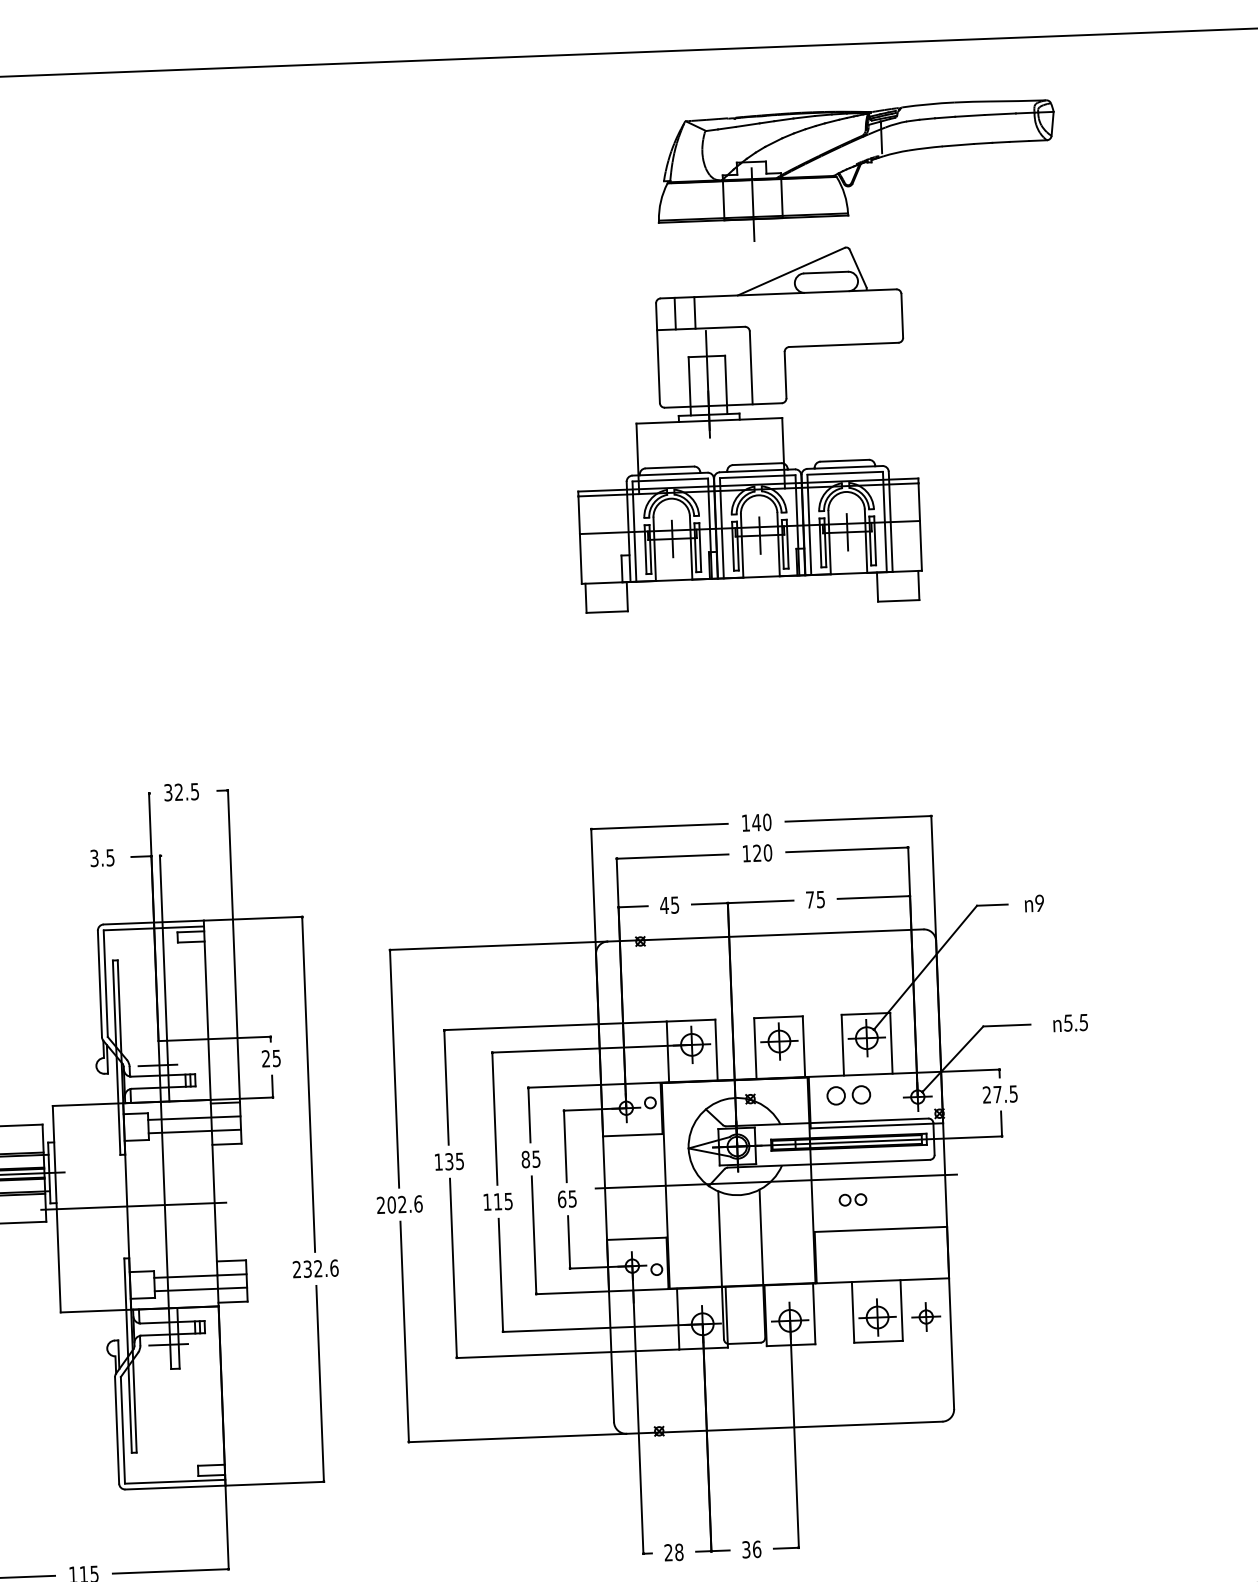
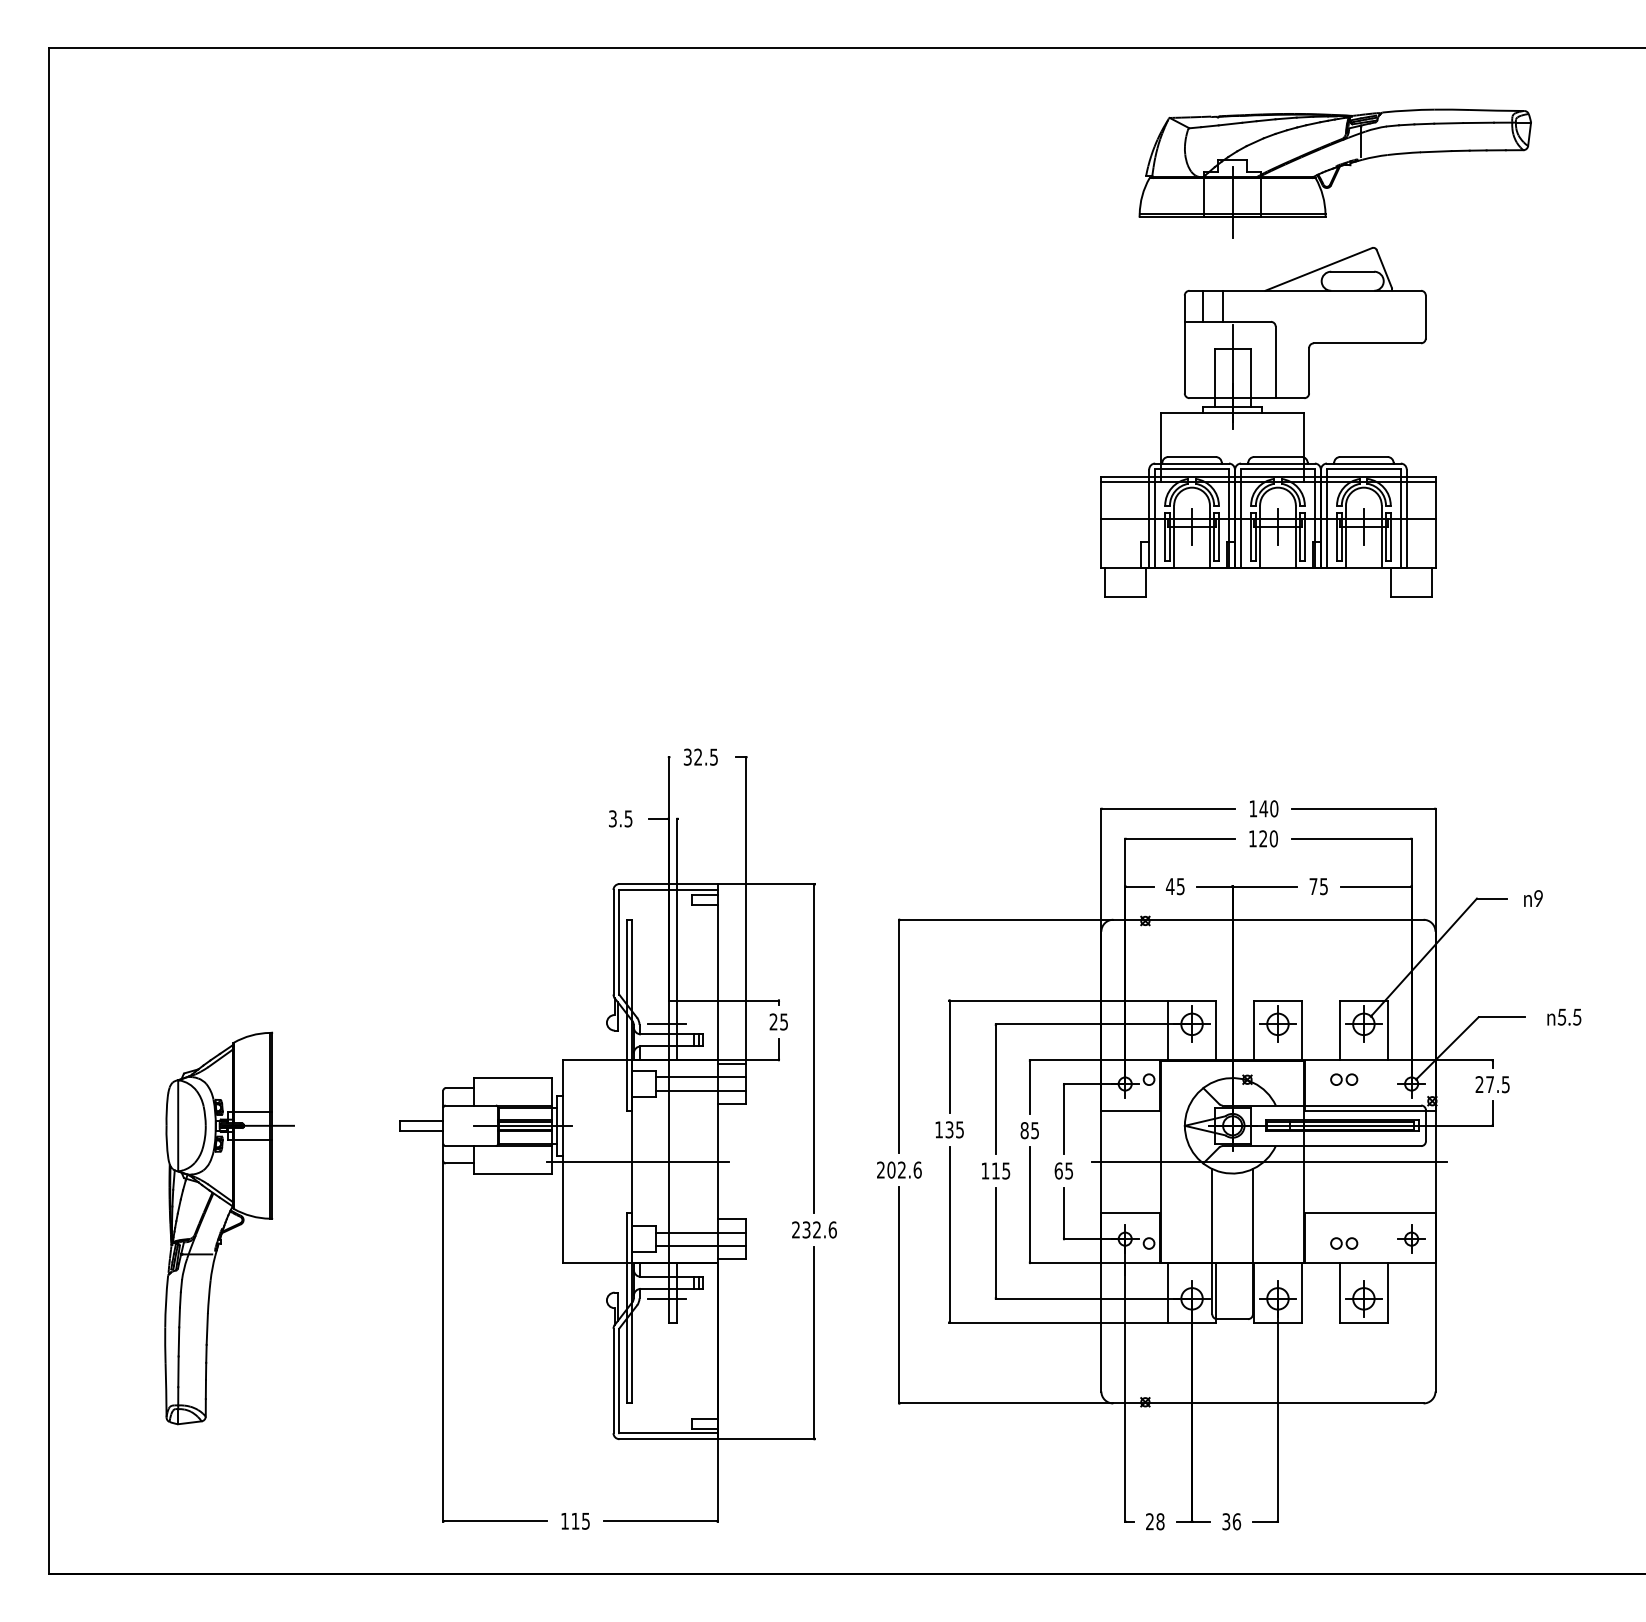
part: (855, 171) -> (1334, 173), moved
part: (849, 1095) -> (1344, 1079), size x0.62
part: (853, 1199) -> (1344, 1243), moved
part: (926, 1316) -> (1411, 1238), moved

